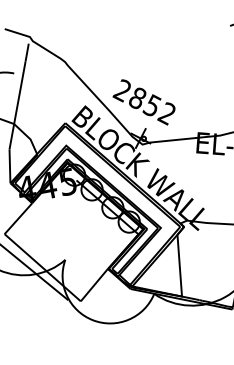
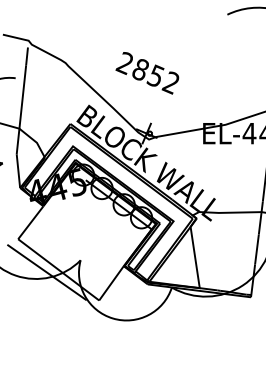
text: (144, 102) -> (147, 73), moved

